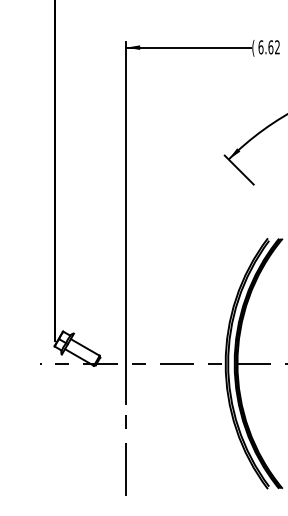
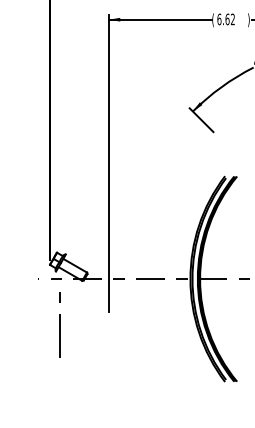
line: (125, 455) -> (59, 324), moved

